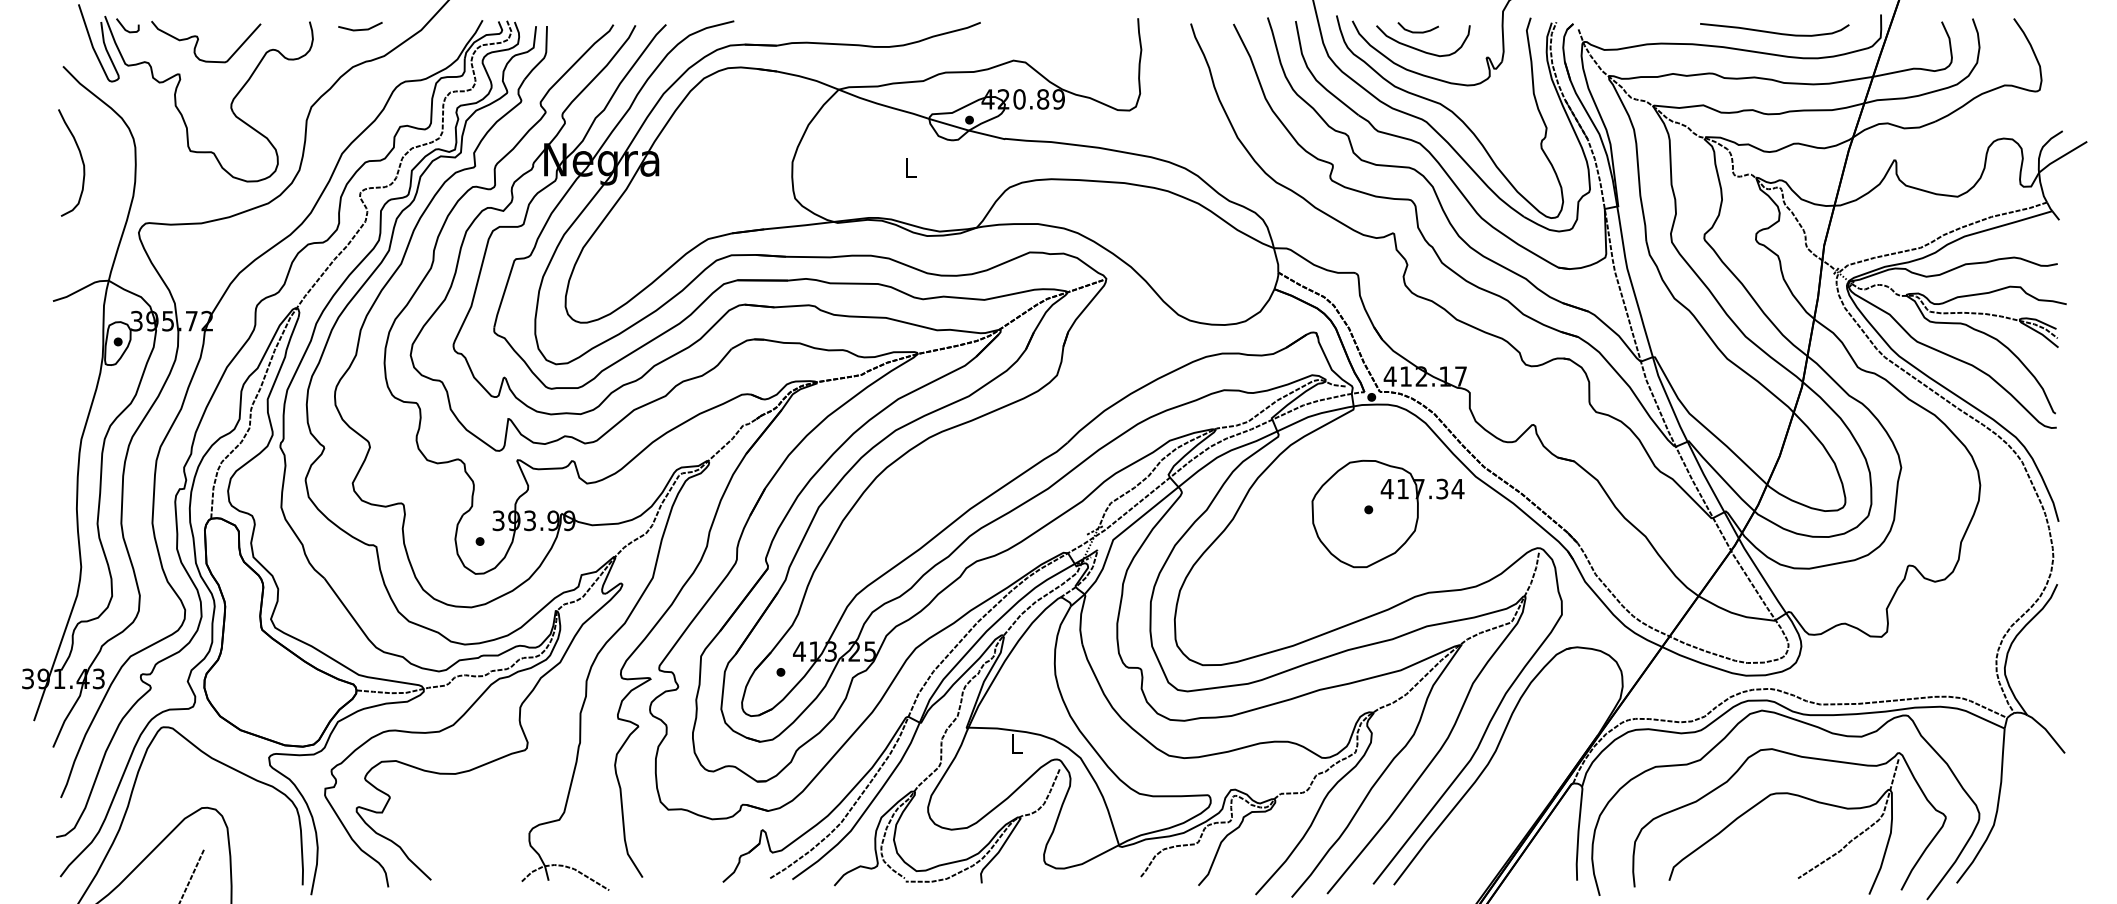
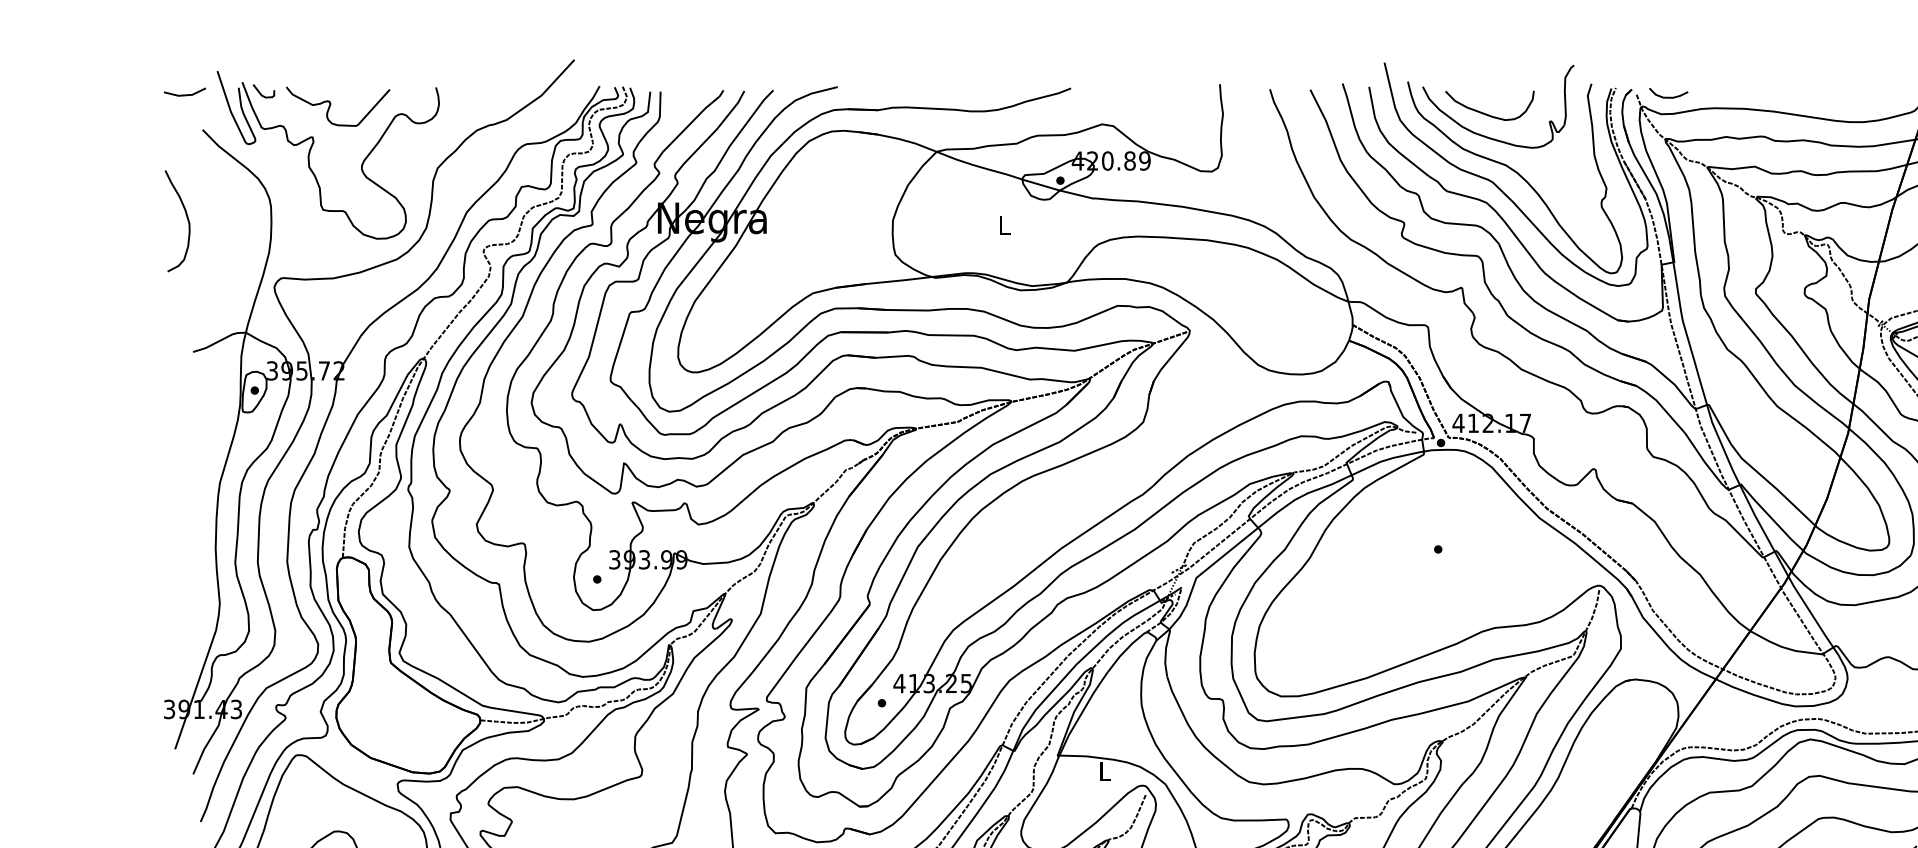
line: (360, 29) -> (185, 94), moved
curve: (1417, 31) -> (1667, 96), moved
curve: (1772, 31) -> (1820, 96), removed
curve: (81, 160) -> (186, 218), moved
part: (1387, 513) -> (1455, 552), removed

